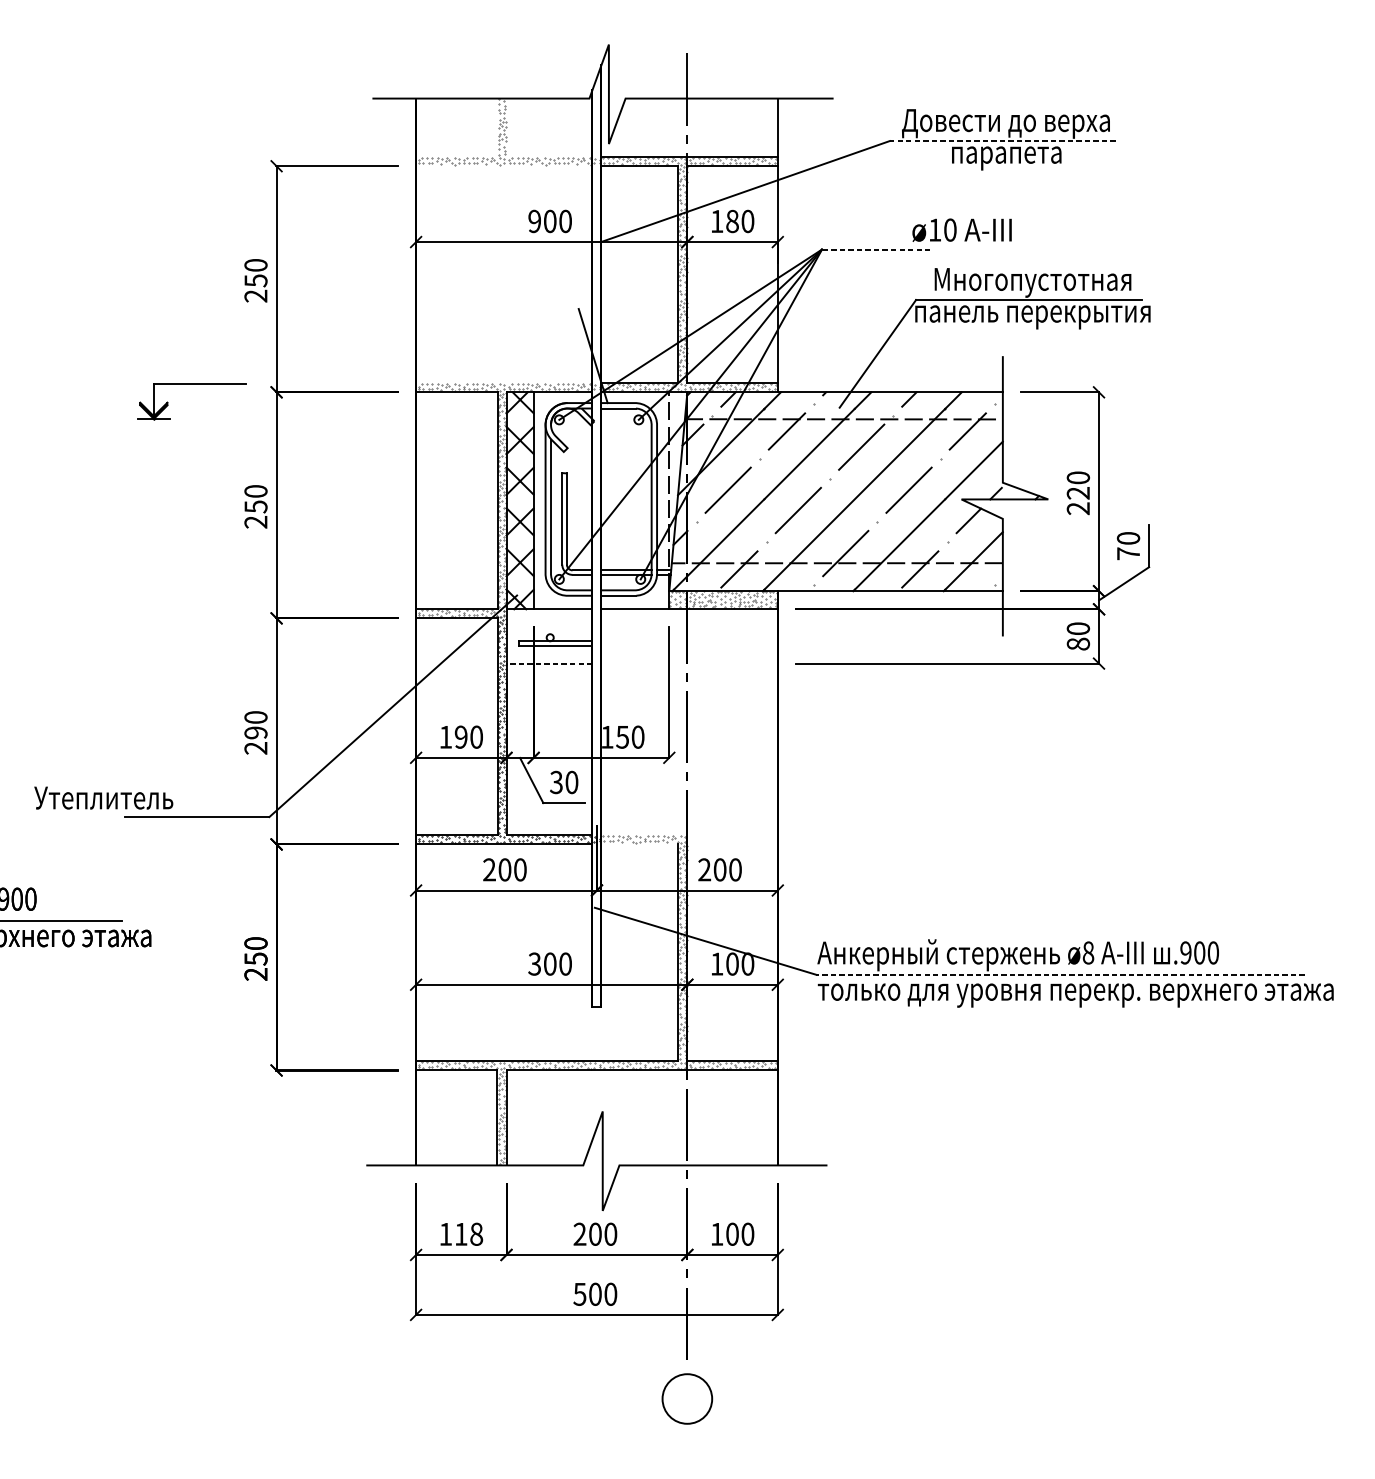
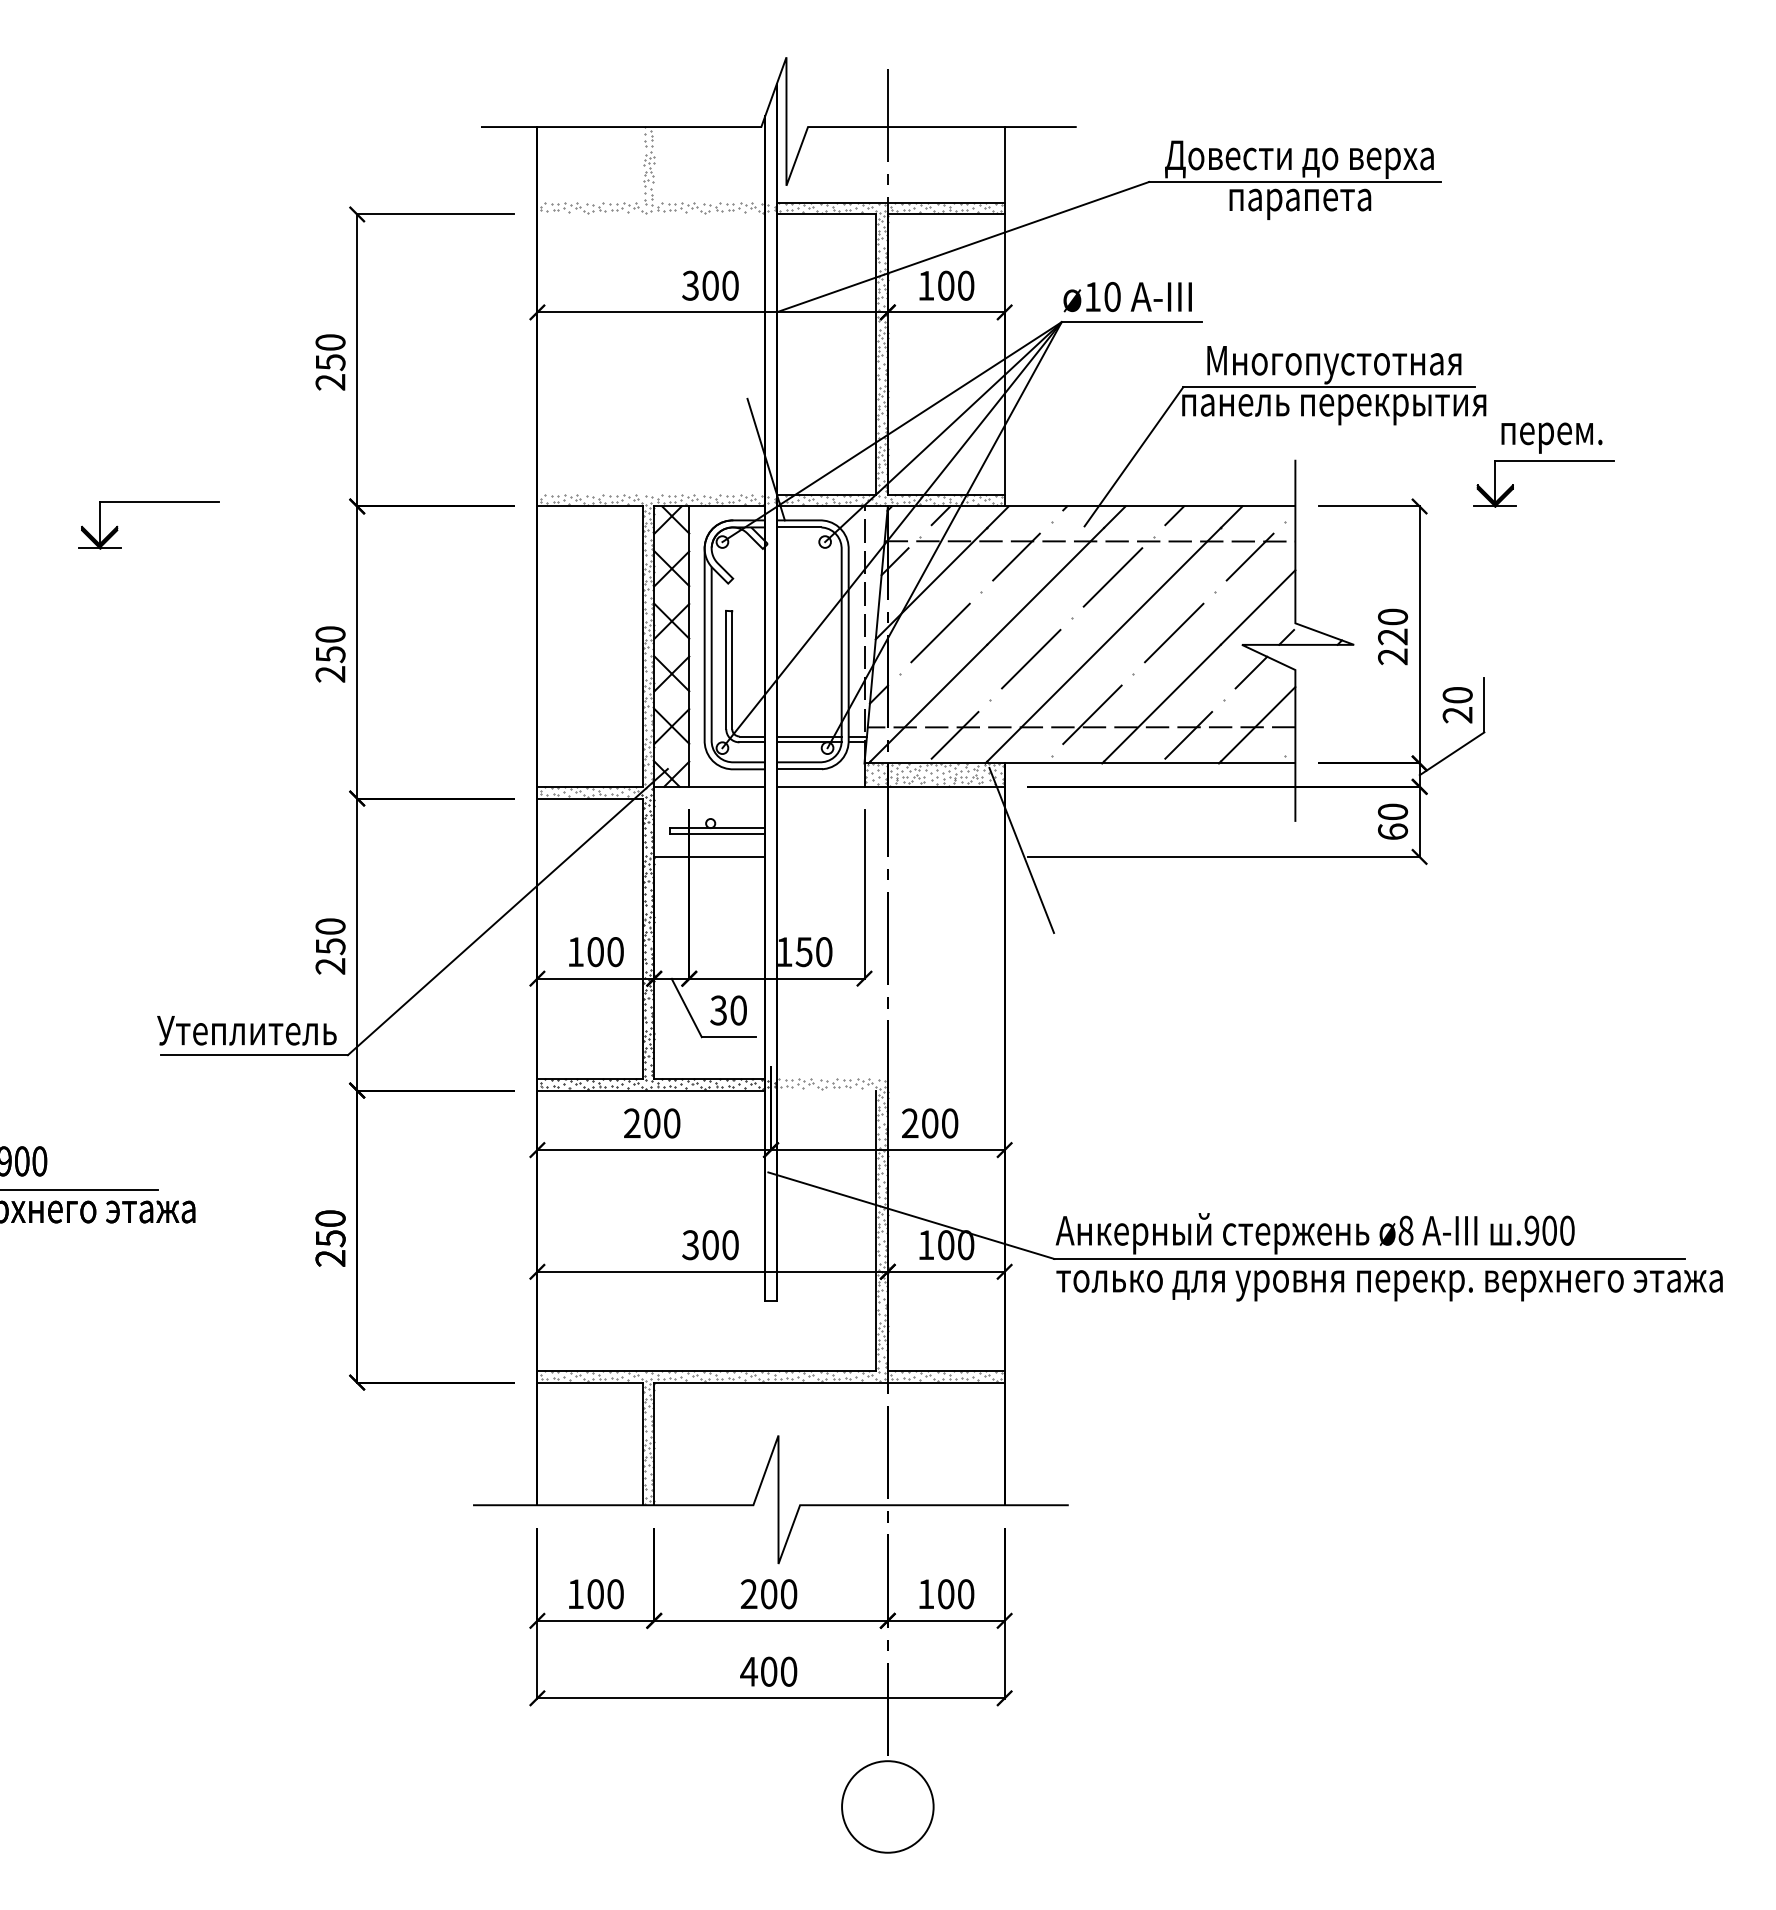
line: (1002, 140) -> (1294, 181), dashed -> solid
text: (534, 221) -> (690, 285), 900 -> 300
text: (732, 221) -> (946, 285), 180 -> 100
text: (961, 230) -> (1127, 297), moved
line: (875, 249) -> (1131, 322), dashed -> solid
part: (1194, 359) -> (1543, 464), added
part: (191, 383) -> (148, 502), moved
text: (1128, 553) -> (1457, 714), 70 -> 20
text: (1078, 643) -> (1392, 831), 80 -> 60
line: (790, 657) -> (1021, 849), added
line: (549, 663) -> (709, 856), dashed -> solid
text: (255, 732) -> (330, 946), 290 -> 250
text: (461, 737) -> (595, 952), 190 -> 100
text: (103, 797) -> (246, 1030), moved
line: (1060, 974) -> (1369, 1258), dashed -> solid
text: (468, 1234) -> (605, 1594), 118 -> 100
text: (580, 1294) -> (749, 1671), 500 -> 400
circle: (687, 1398) -> (887, 1806), size x1.43

